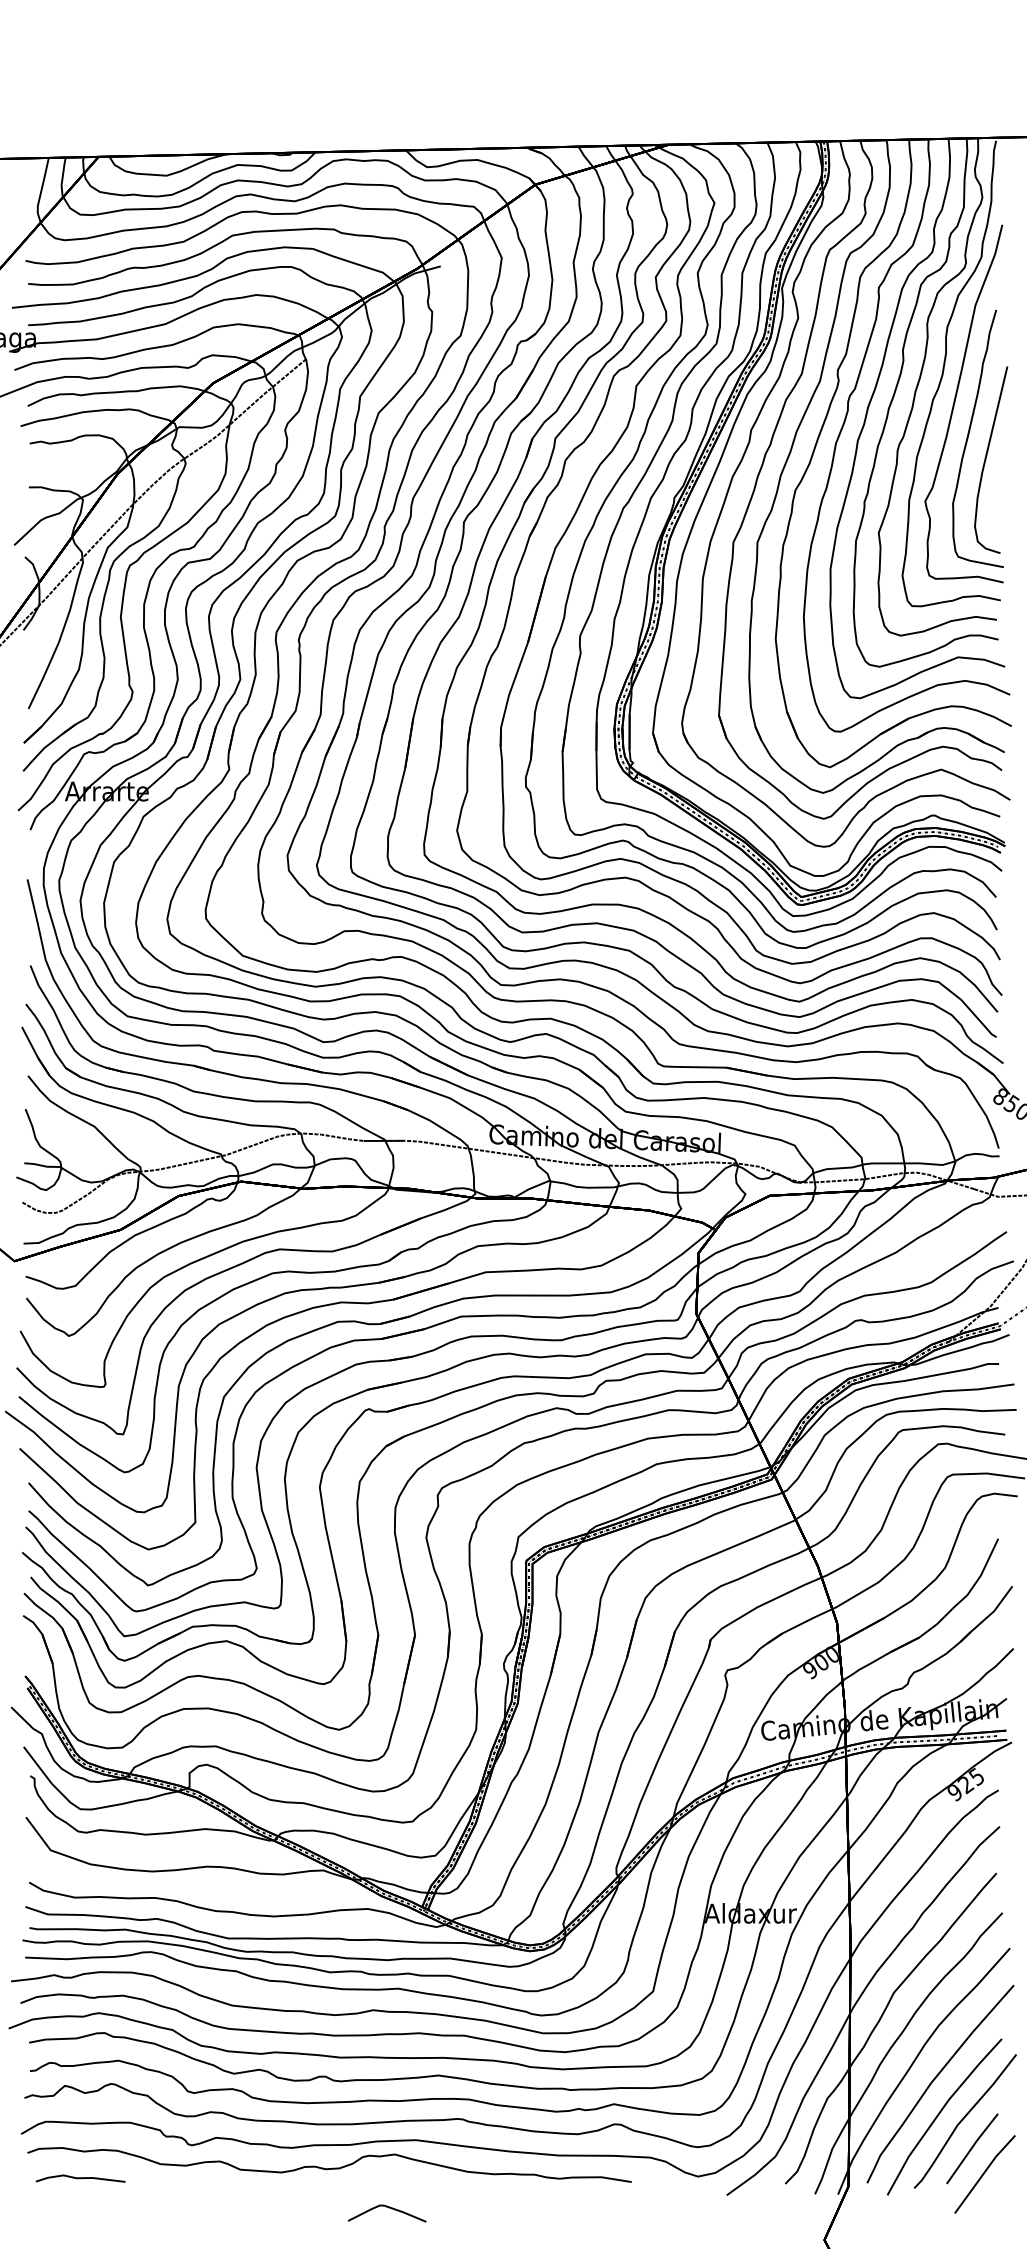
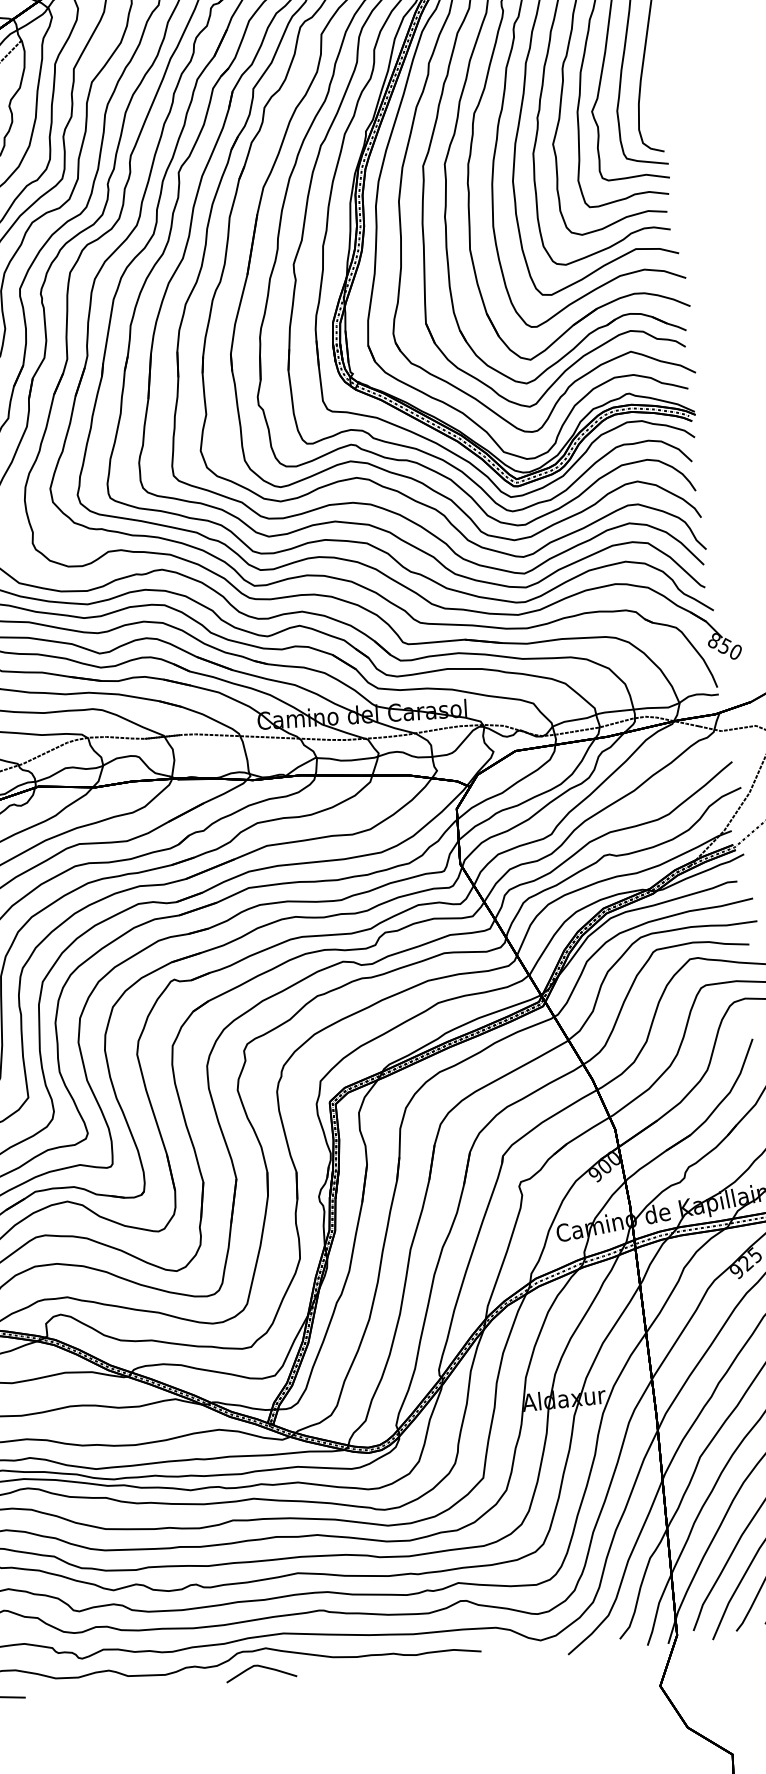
curve: (388, 2208) -> (261, 1667), moved

